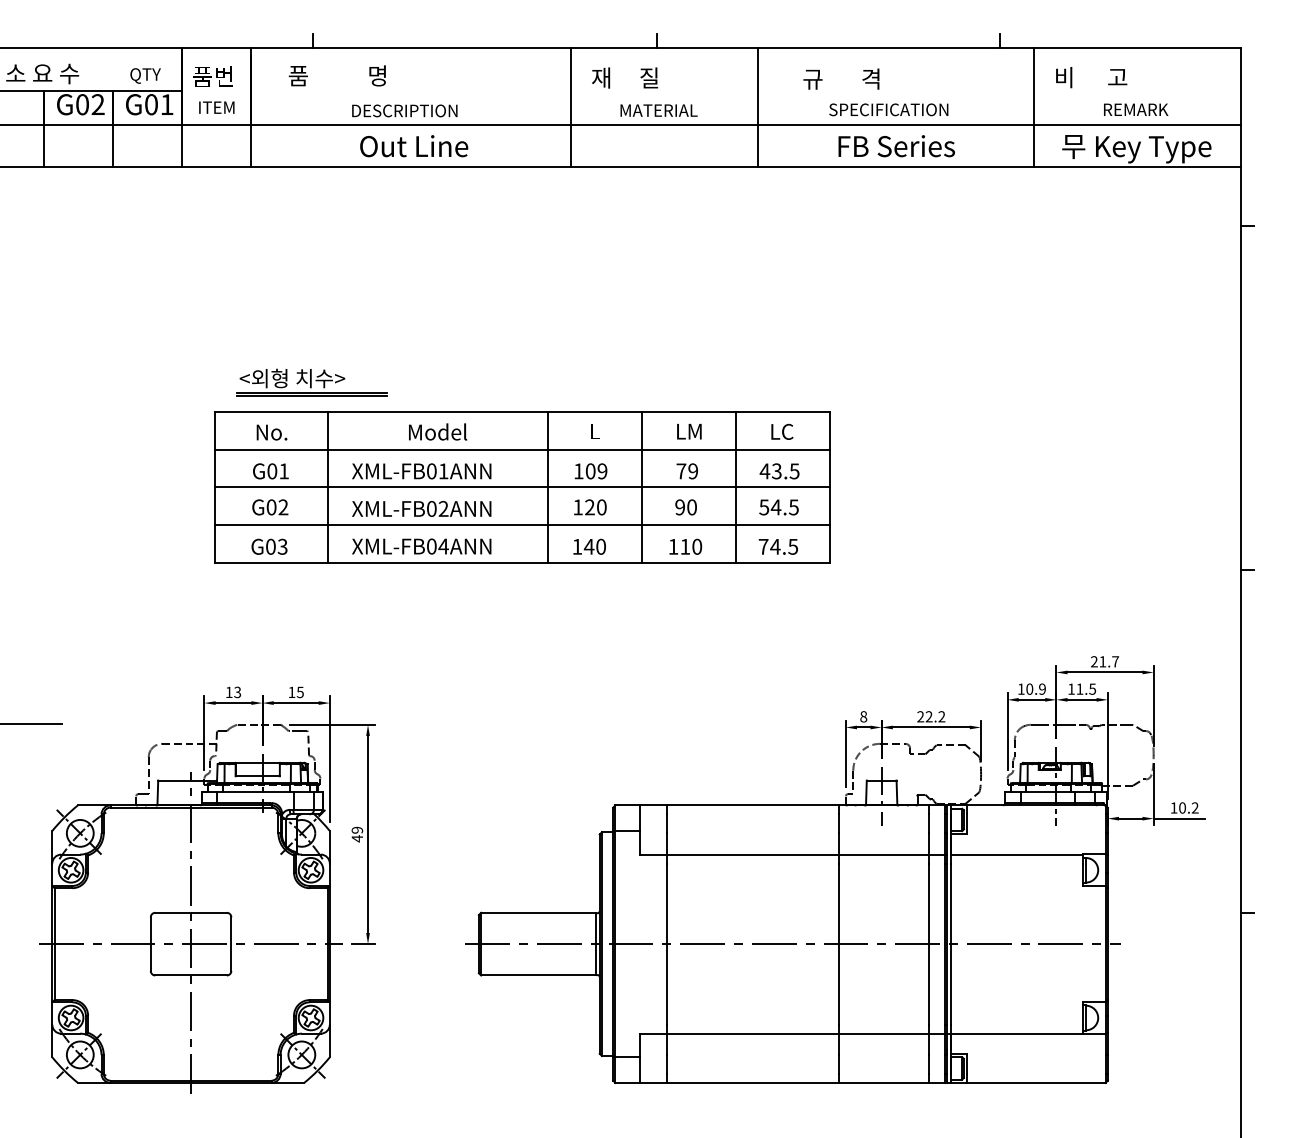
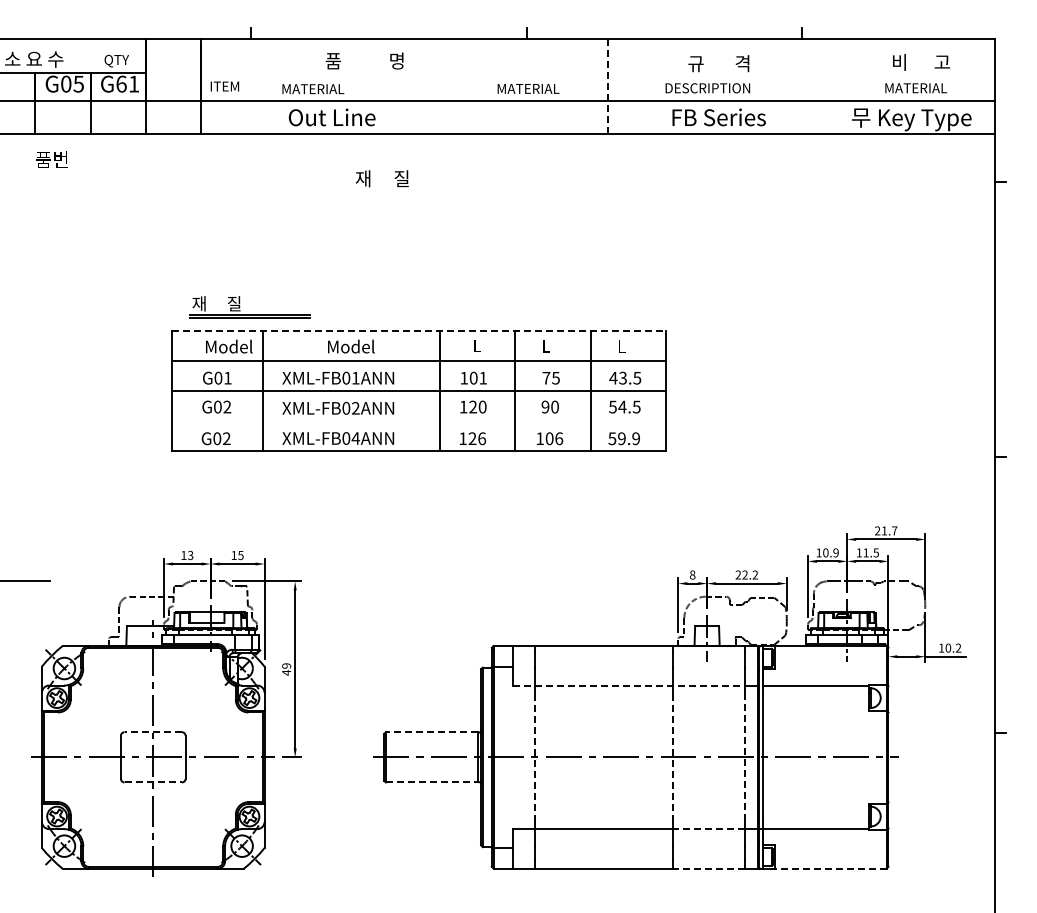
text: (337, 75) -> (364, 60), moved
text: (212, 76) -> (51, 159), moved
text: (624, 77) -> (381, 178), moved
text: (1091, 77) -> (921, 62), moved
text: (841, 78) -> (718, 63), moved
text: (97, 103) -> (78, 83), G02 -> G05
text: (151, 103) -> (121, 83), G01 -> G61
line: (571, 106) -> (458, 85), removed
line: (1034, 106) -> (829, 85), removed
text: (216, 107) -> (224, 86), moved
line: (757, 107) -> (607, 86), solid -> dashed
text: (888, 110) -> (712, 88), SPECIFICATION -> DESCRIPTION
text: (1142, 110) -> (916, 88), REMARK -> MATERIAL
text: (404, 111) -> (324, 89), DESCRIPTION -> MATERIAL
text: (292, 378) -> (234, 303), <외형 치수> -> 재     질
line: (523, 411) -> (419, 330), solid -> dashed
text: (287, 431) -> (230, 346), No. -> Model
text: (688, 431) -> (552, 346), LM -> L
text: (782, 431) -> (627, 346), LC -> L
text: (602, 470) -> (483, 377), 109 -> 101
text: (692, 470) -> (555, 377), 79 -> 75
line: (523, 525) -> (419, 421), removed
text: (282, 546) -> (226, 438), G03 -> G02
text: (595, 546) -> (477, 438), 140 -> 126
text: (691, 546) -> (554, 438), 110 -> 106
text: (777, 546) -> (623, 438), 74.5 -> 59.9
line: (784, 854) -> (629, 685), solid -> dashed
line: (191, 913) -> (153, 732), solid -> dashed
line: (538, 913) -> (431, 732), solid -> dashed
line: (666, 944) -> (534, 757), solid -> dashed
line: (839, 944) -> (673, 757), solid -> dashed
line: (928, 944) -> (744, 757), solid -> dashed
line: (191, 975) -> (153, 782), solid -> dashed
line: (539, 975) -> (432, 782), solid -> dashed
line: (883, 1034) -> (708, 829), solid -> dashed
line: (883, 1082) -> (708, 868), solid -> dashed
line: (1036, 1082) -> (831, 868), solid -> dashed

